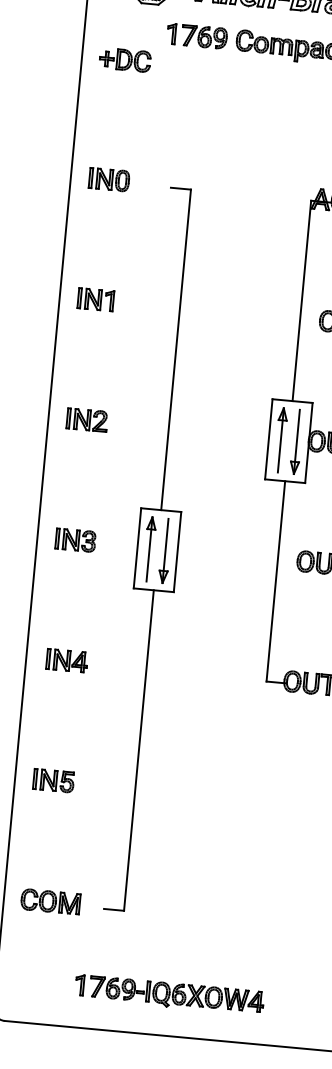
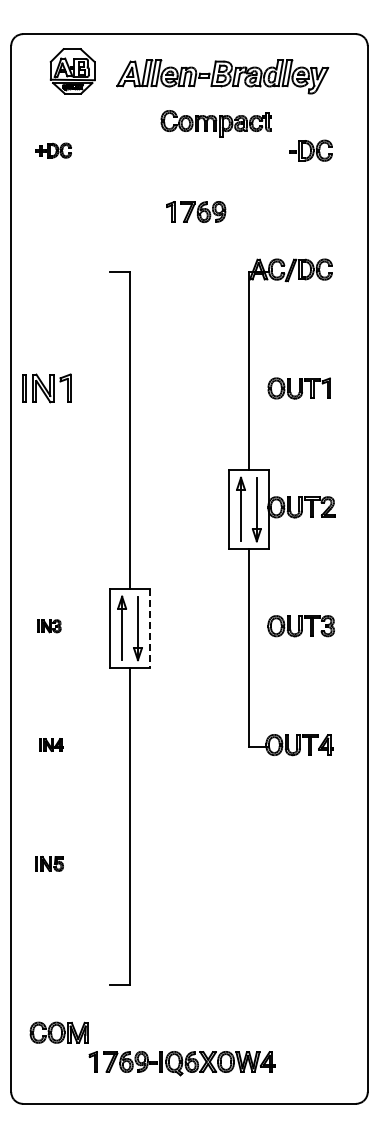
part: (197, 35) -> (196, 211), moved
part: (124, 59) -> (53, 150), size x0.7
part: (109, 179) -> (49, 269), removed
part: (95, 299) -> (46, 388), size x1.4
part: (87, 420) -> (49, 507), removed
part: (76, 540) -> (49, 626), size x0.6
line: (177, 552) -> (149, 628), solid -> dashed
part: (67, 660) -> (51, 744), size x0.6
part: (53, 780) -> (49, 863), size x0.7
part: (49, 901) -> (58, 1032), moved

